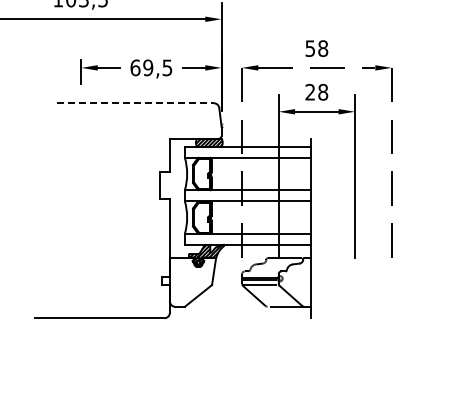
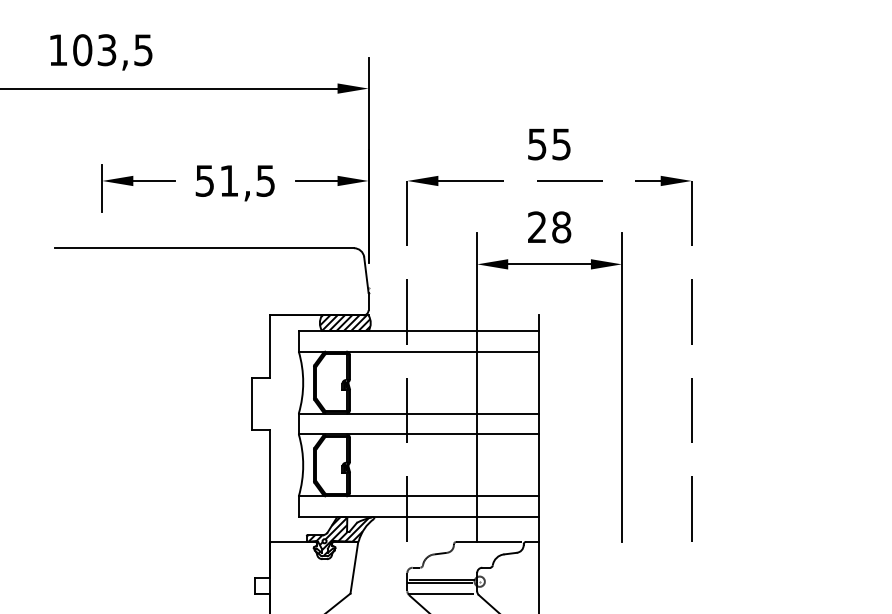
text: (323, 48) -> (562, 144), 58 -> 55
text: (141, 67) -> (216, 180), 69,5 -> 51,5
line: (135, 103) -> (204, 248), dashed -> solid

